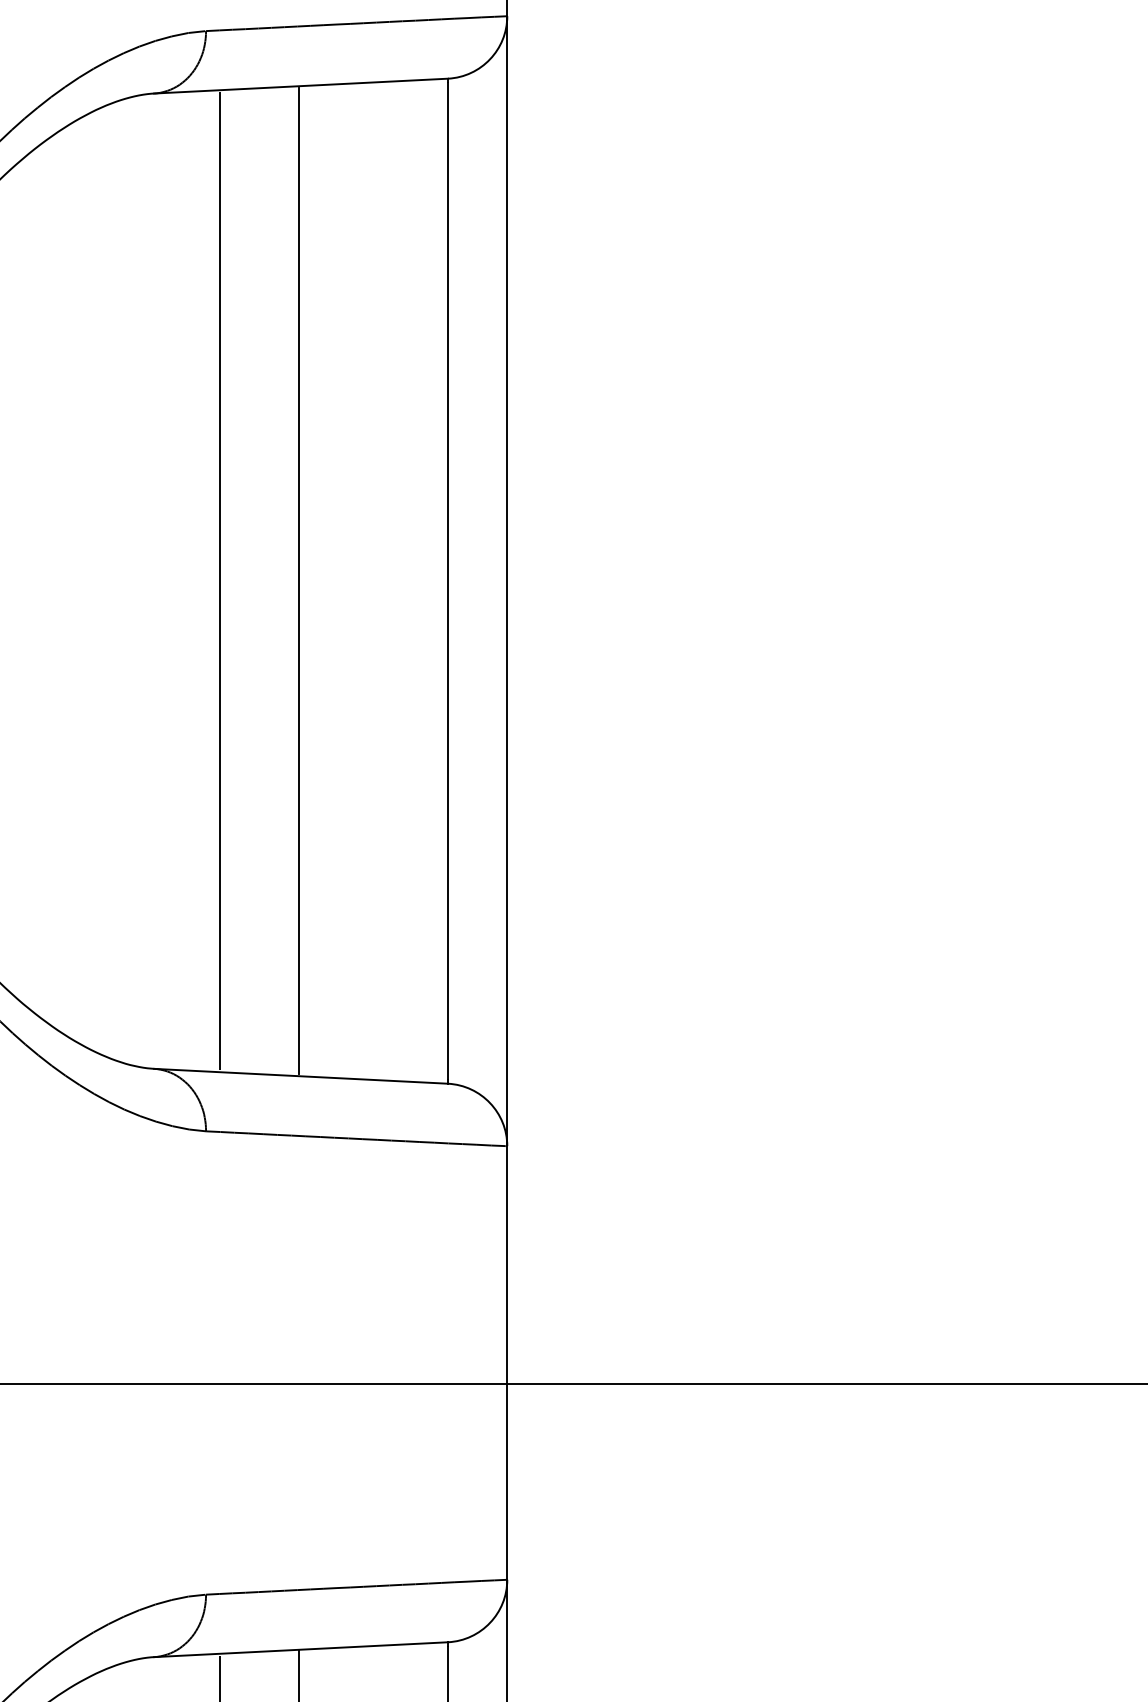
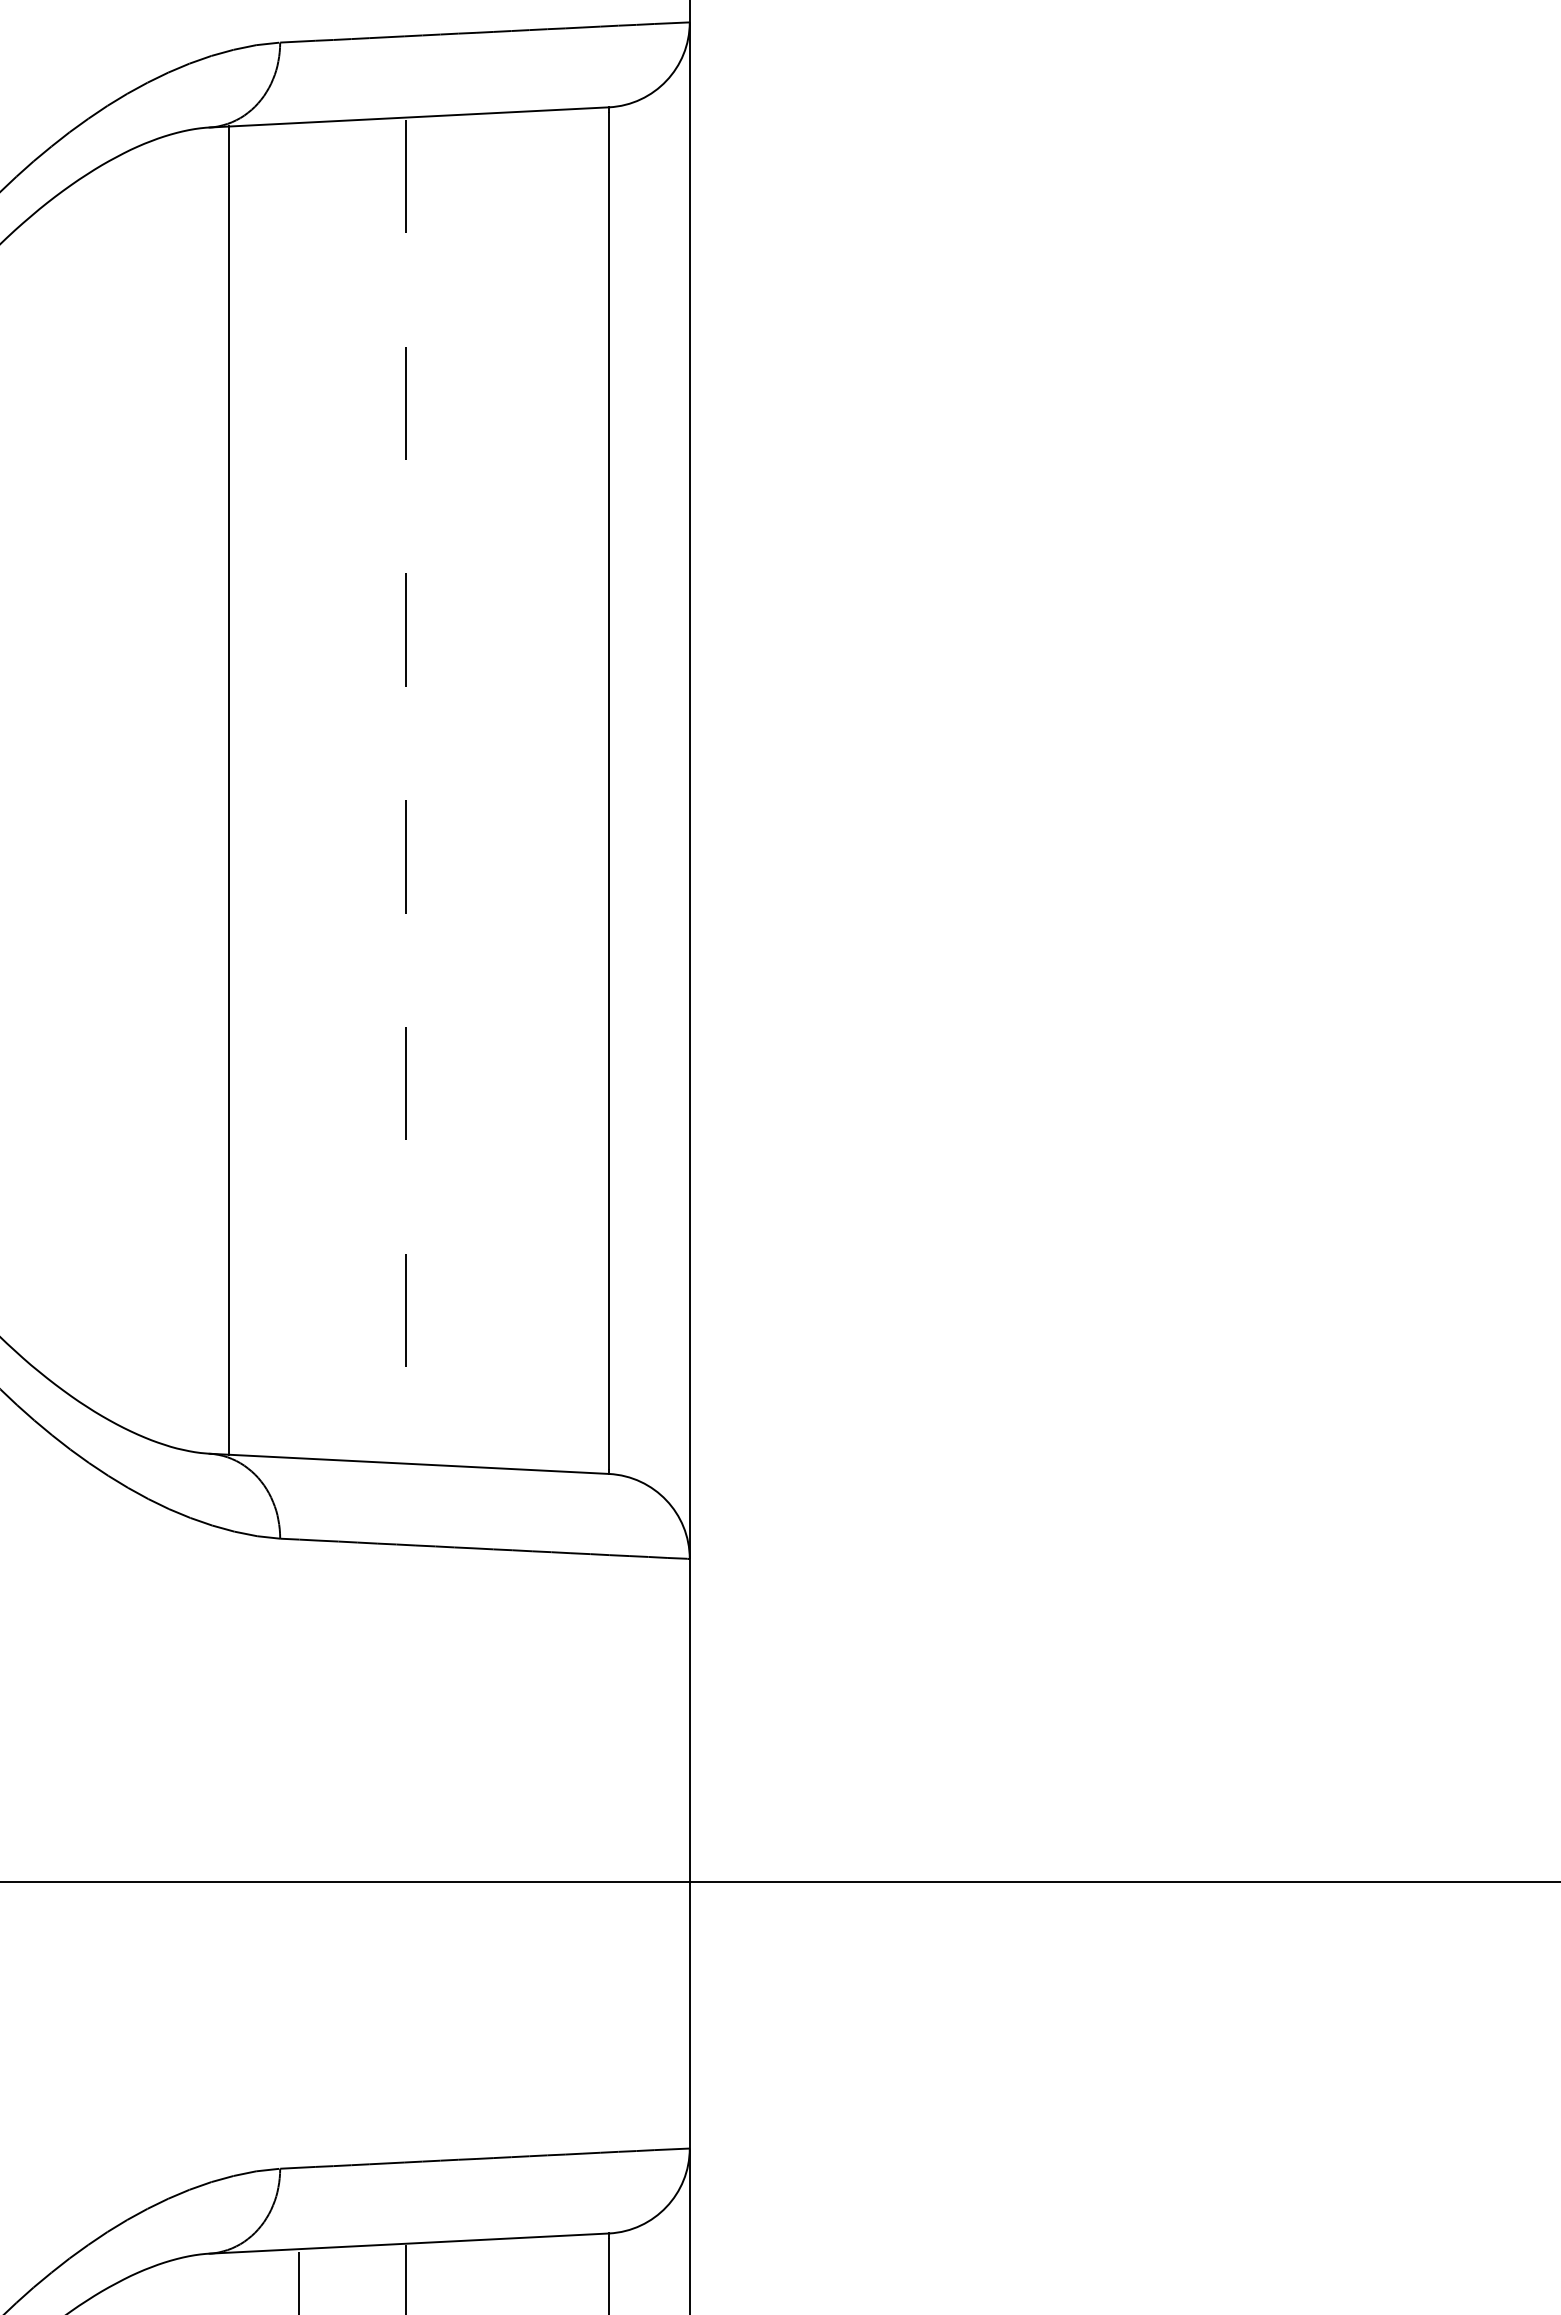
line: (219, 581) -> (228, 790), moved
line: (298, 581) -> (406, 790), solid -> dashed

